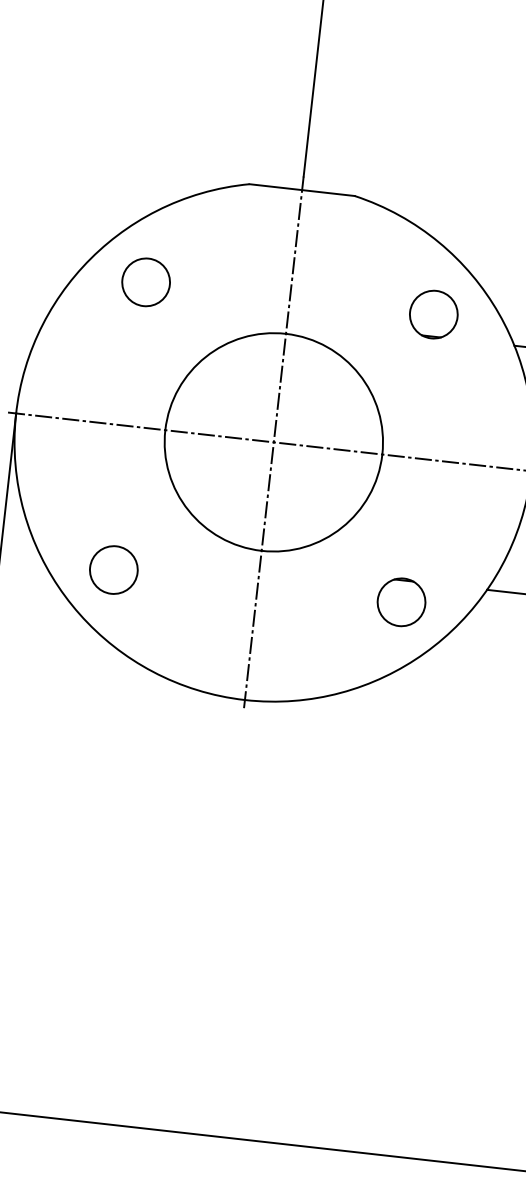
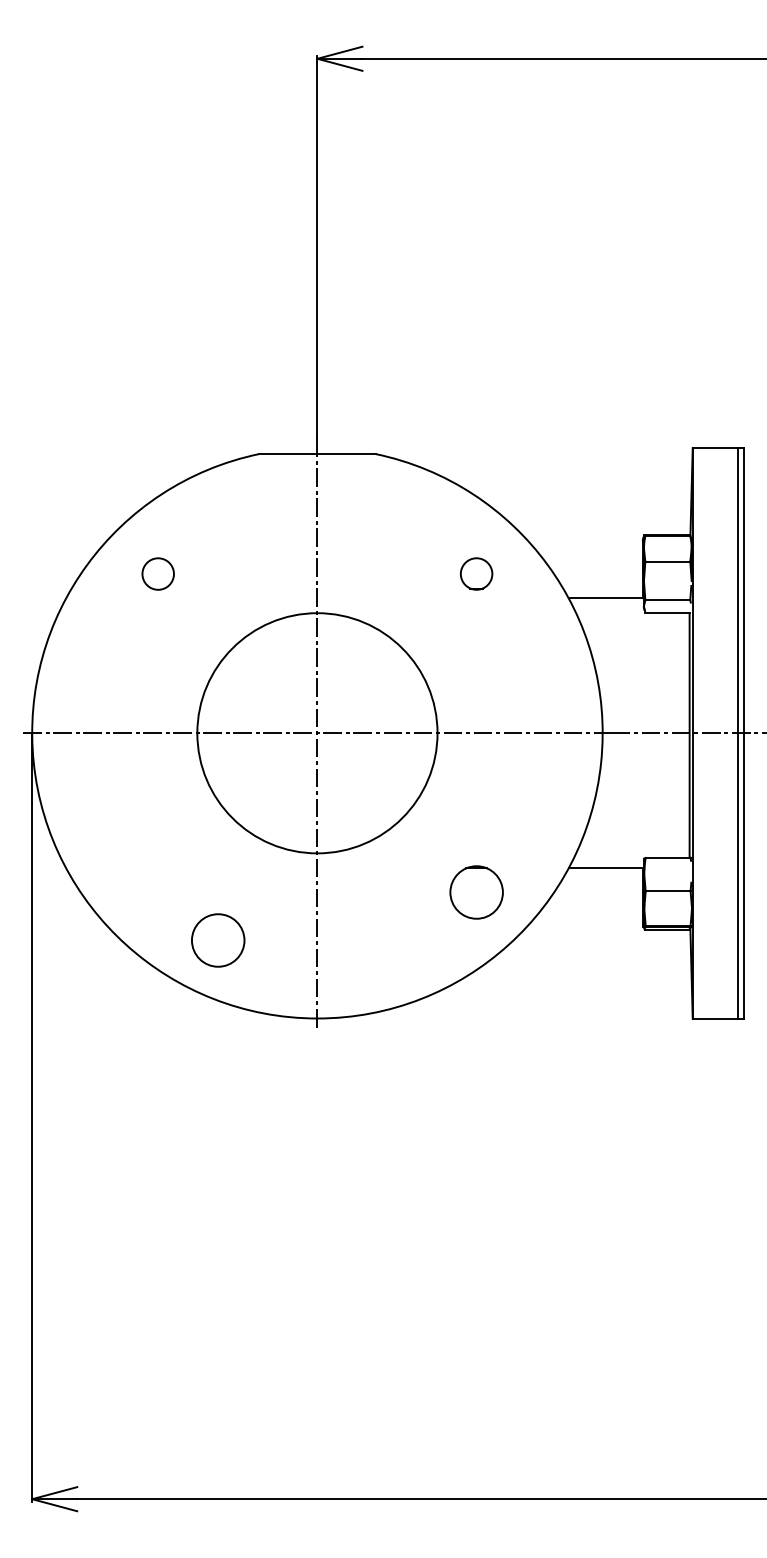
circle: (145, 281) -> (157, 573), size x0.6
part: (433, 314) -> (476, 573), size x0.6
circle: (114, 570) -> (218, 940), moved

